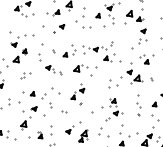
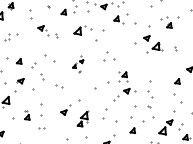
part: (113, 83) -> (110, 56), moved
part: (77, 94) -> (77, 64), size x0.6
part: (138, 105) -> (149, 94), moved

